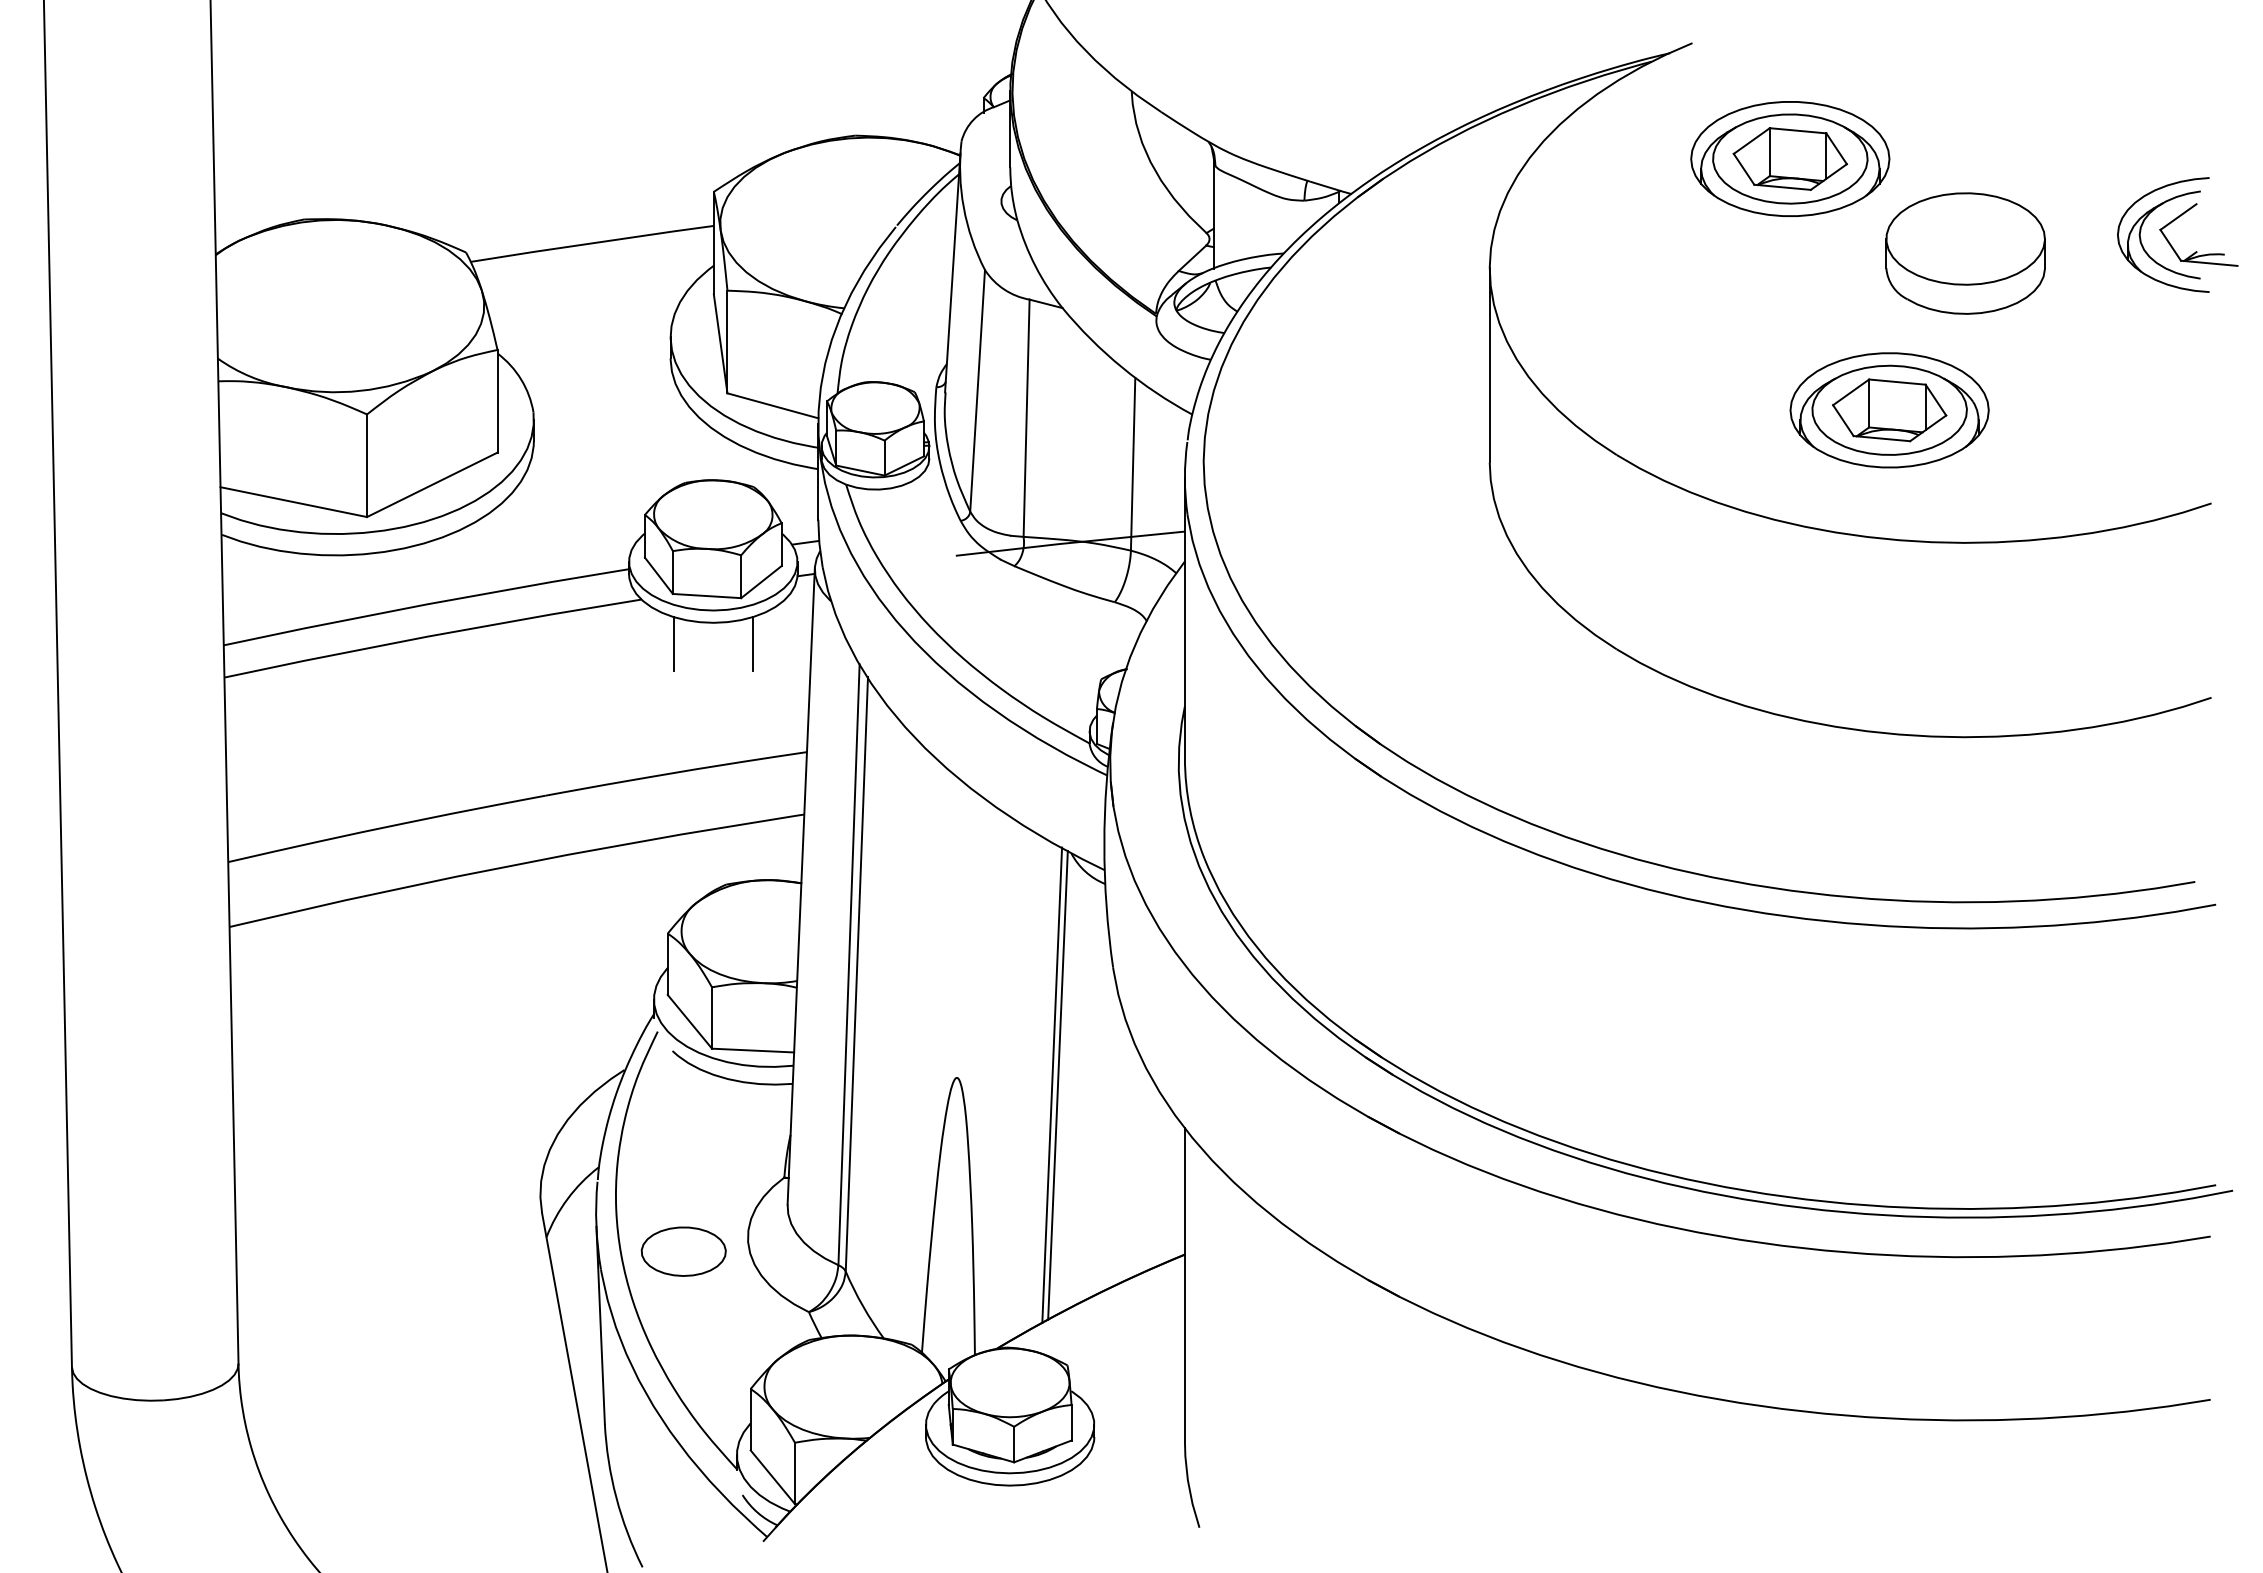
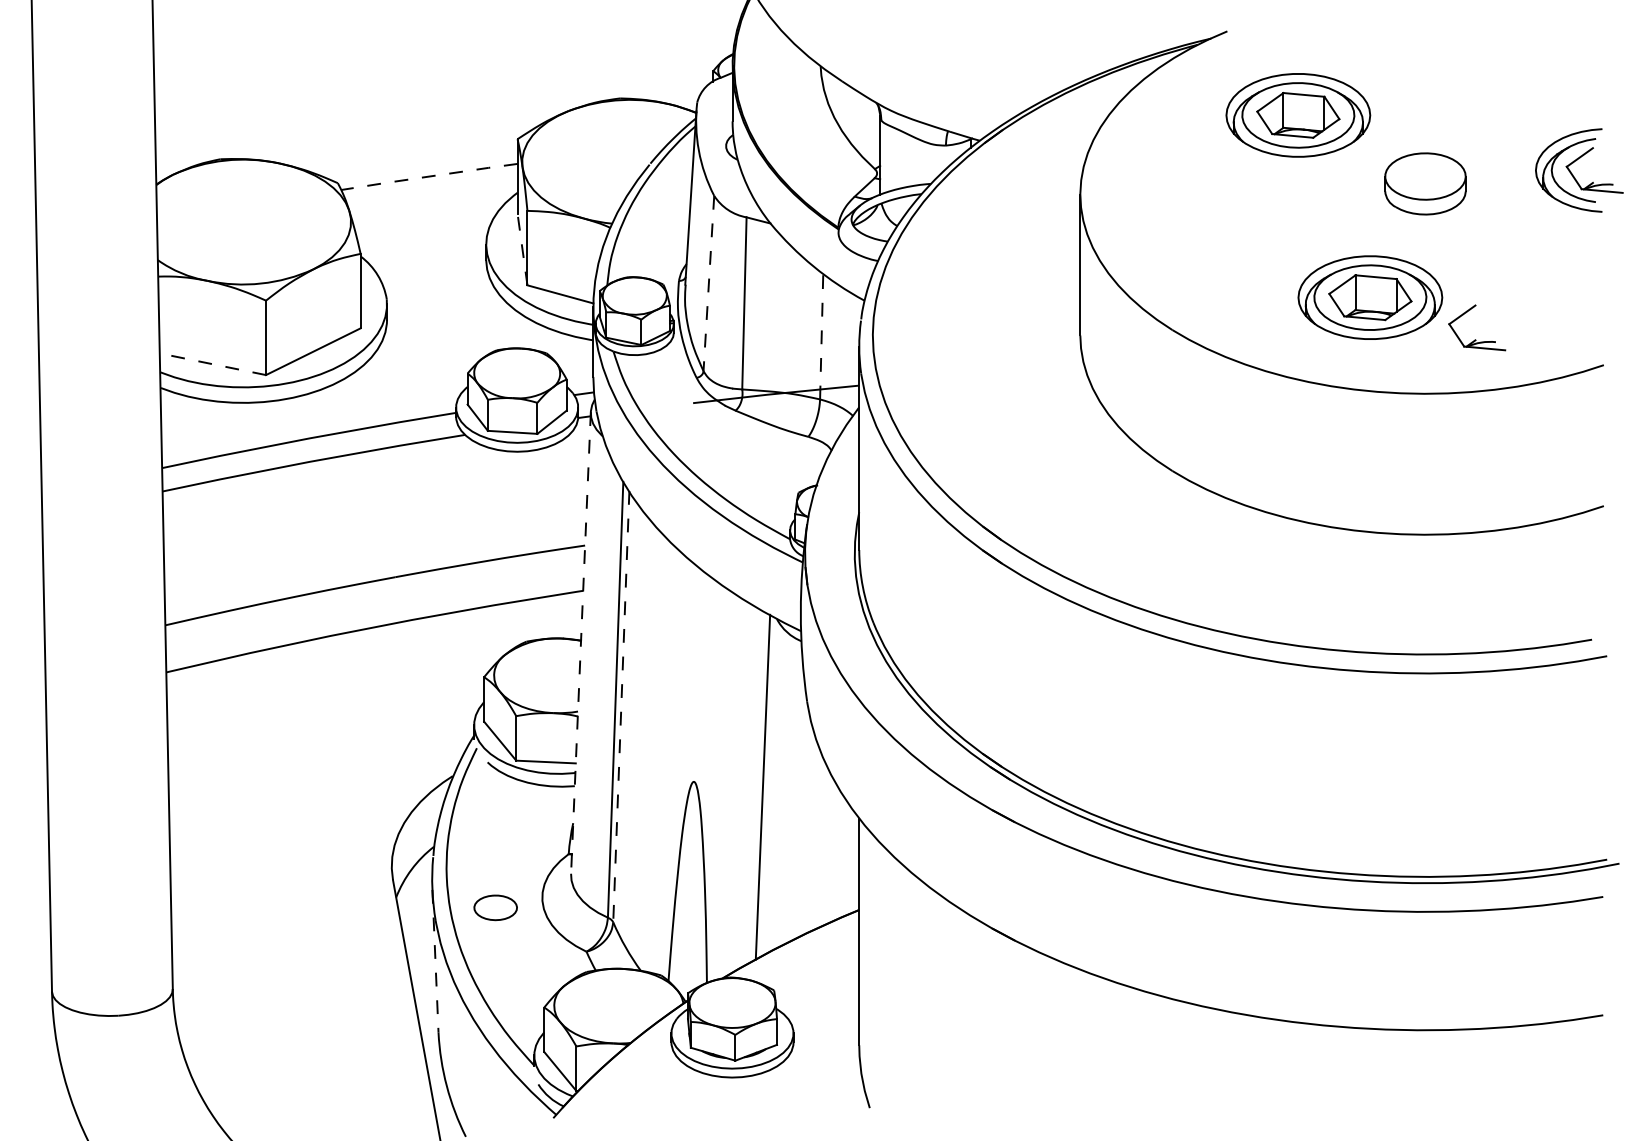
line: (591, 243) -> (428, 176), solid -> dashed
part: (1965, 253) -> (1425, 183), size x0.7
line: (720, 343) -> (522, 249), solid -> dashed
line: (977, 391) -> (708, 284), solid -> dashed
line: (1133, 463) -> (821, 336), solid -> dashed
part: (2035, 468) -> (1476, 339), added
line: (293, 502) -> (212, 364), solid -> dashed
line: (673, 644) -> (488, 467), removed
line: (752, 644) -> (545, 467), removed
line: (801, 886) -> (581, 643), solid -> dashed
line: (856, 974) -> (621, 706), solid -> dashed
line: (1057, 1084) -> (766, 786), removed
part: (683, 1251) -> (495, 907), size x0.7
line: (600, 1325) -> (435, 961), solid -> dashed

